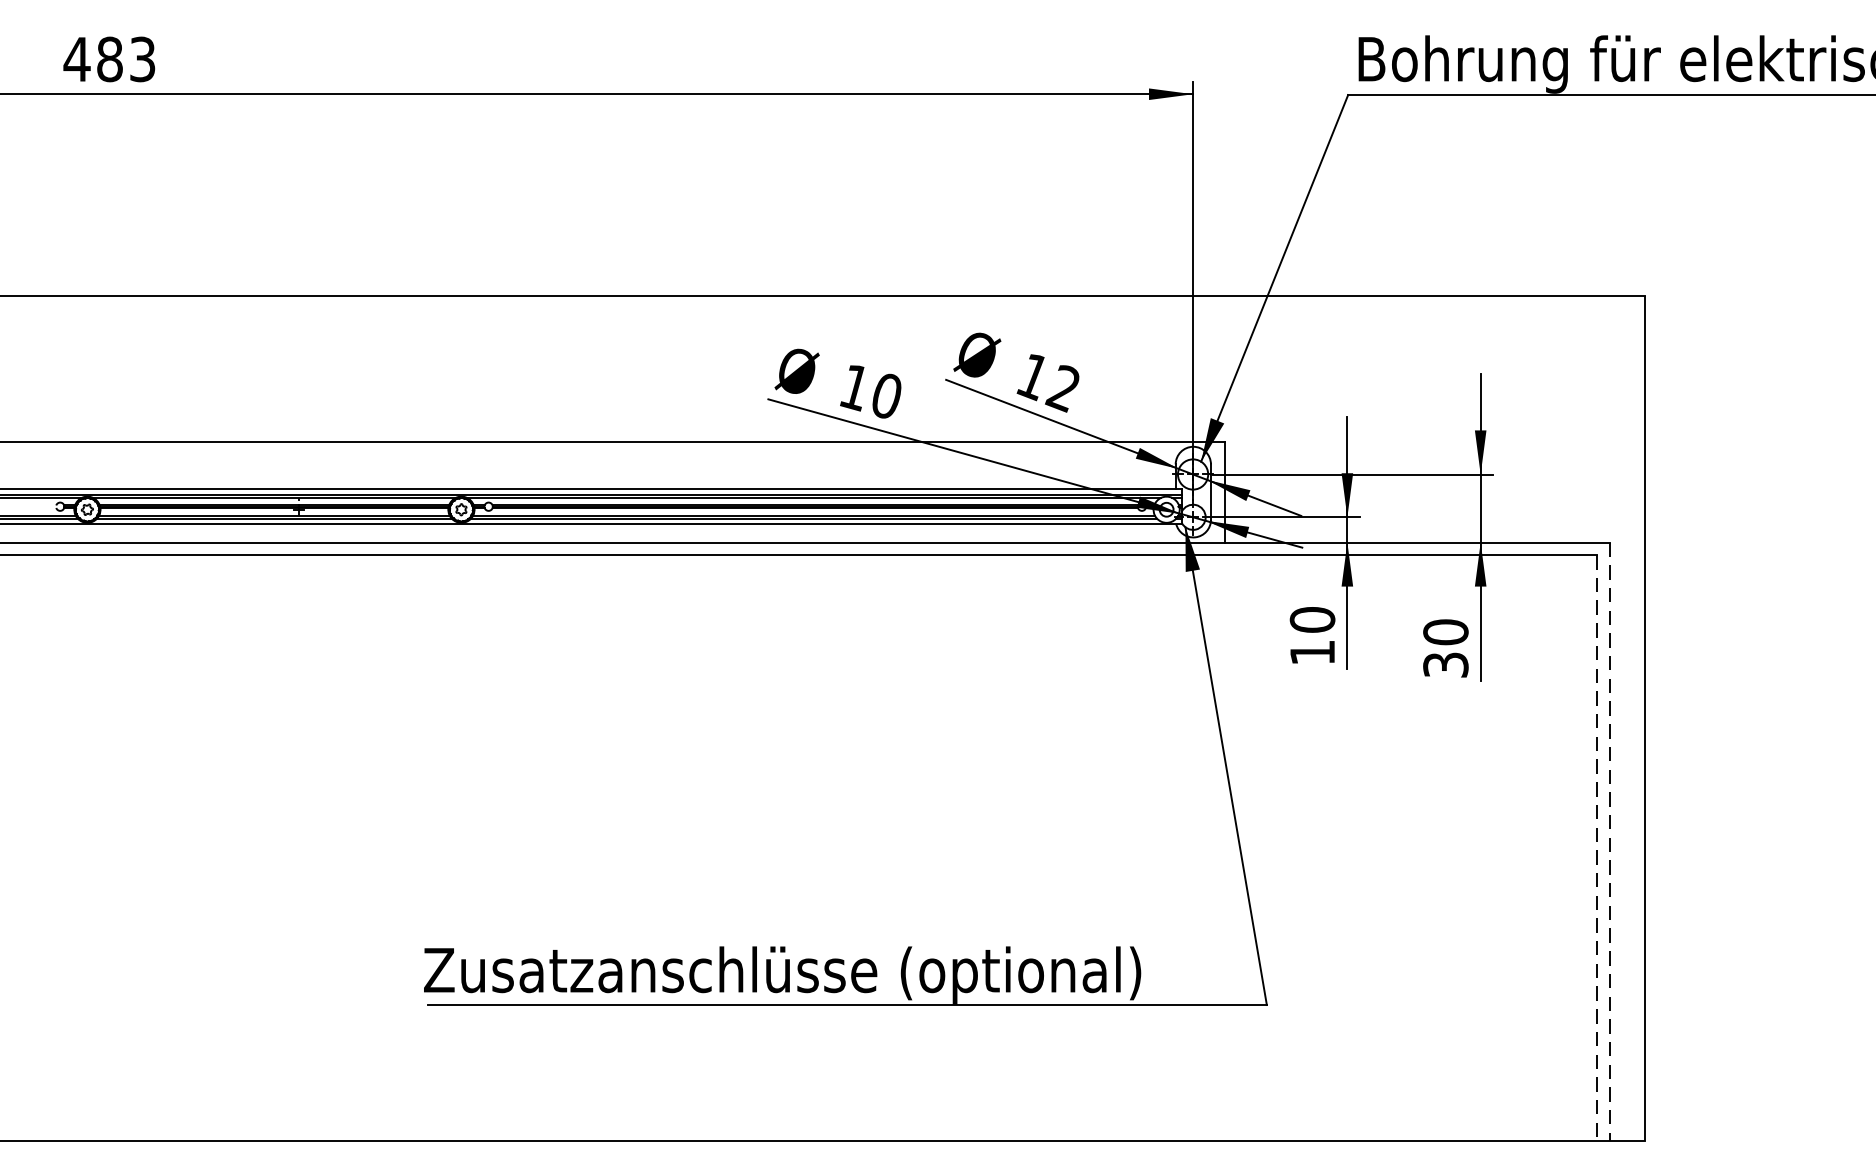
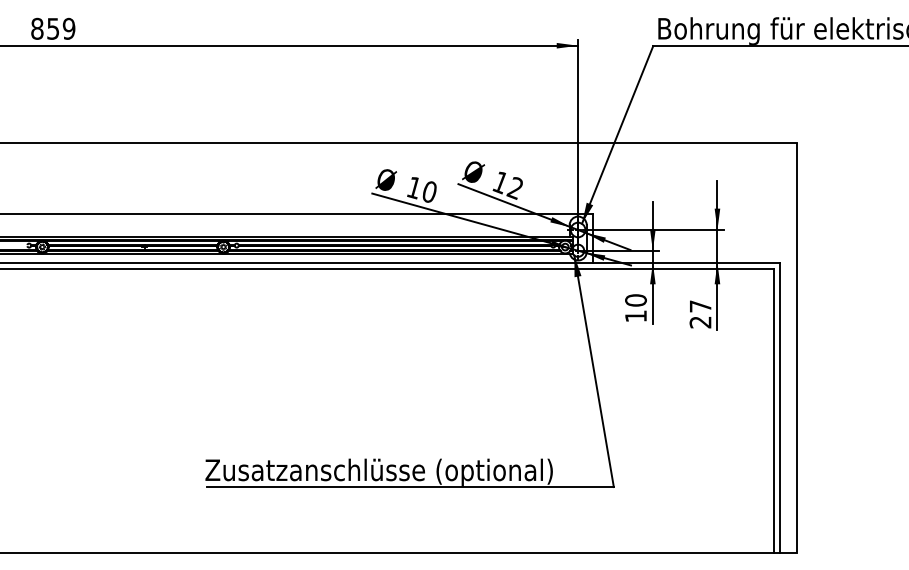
text: (108, 58) -> (52, 28), 483 -> 859
text: (1445, 648) -> (700, 314), 30 -> 27
line: (1610, 840) -> (780, 407), dashed -> solid
line: (1596, 847) -> (773, 410), dashed -> solid

